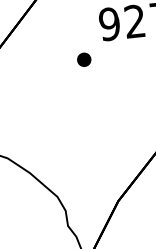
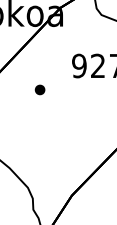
part: (83, 59) -> (39, 89), moved

